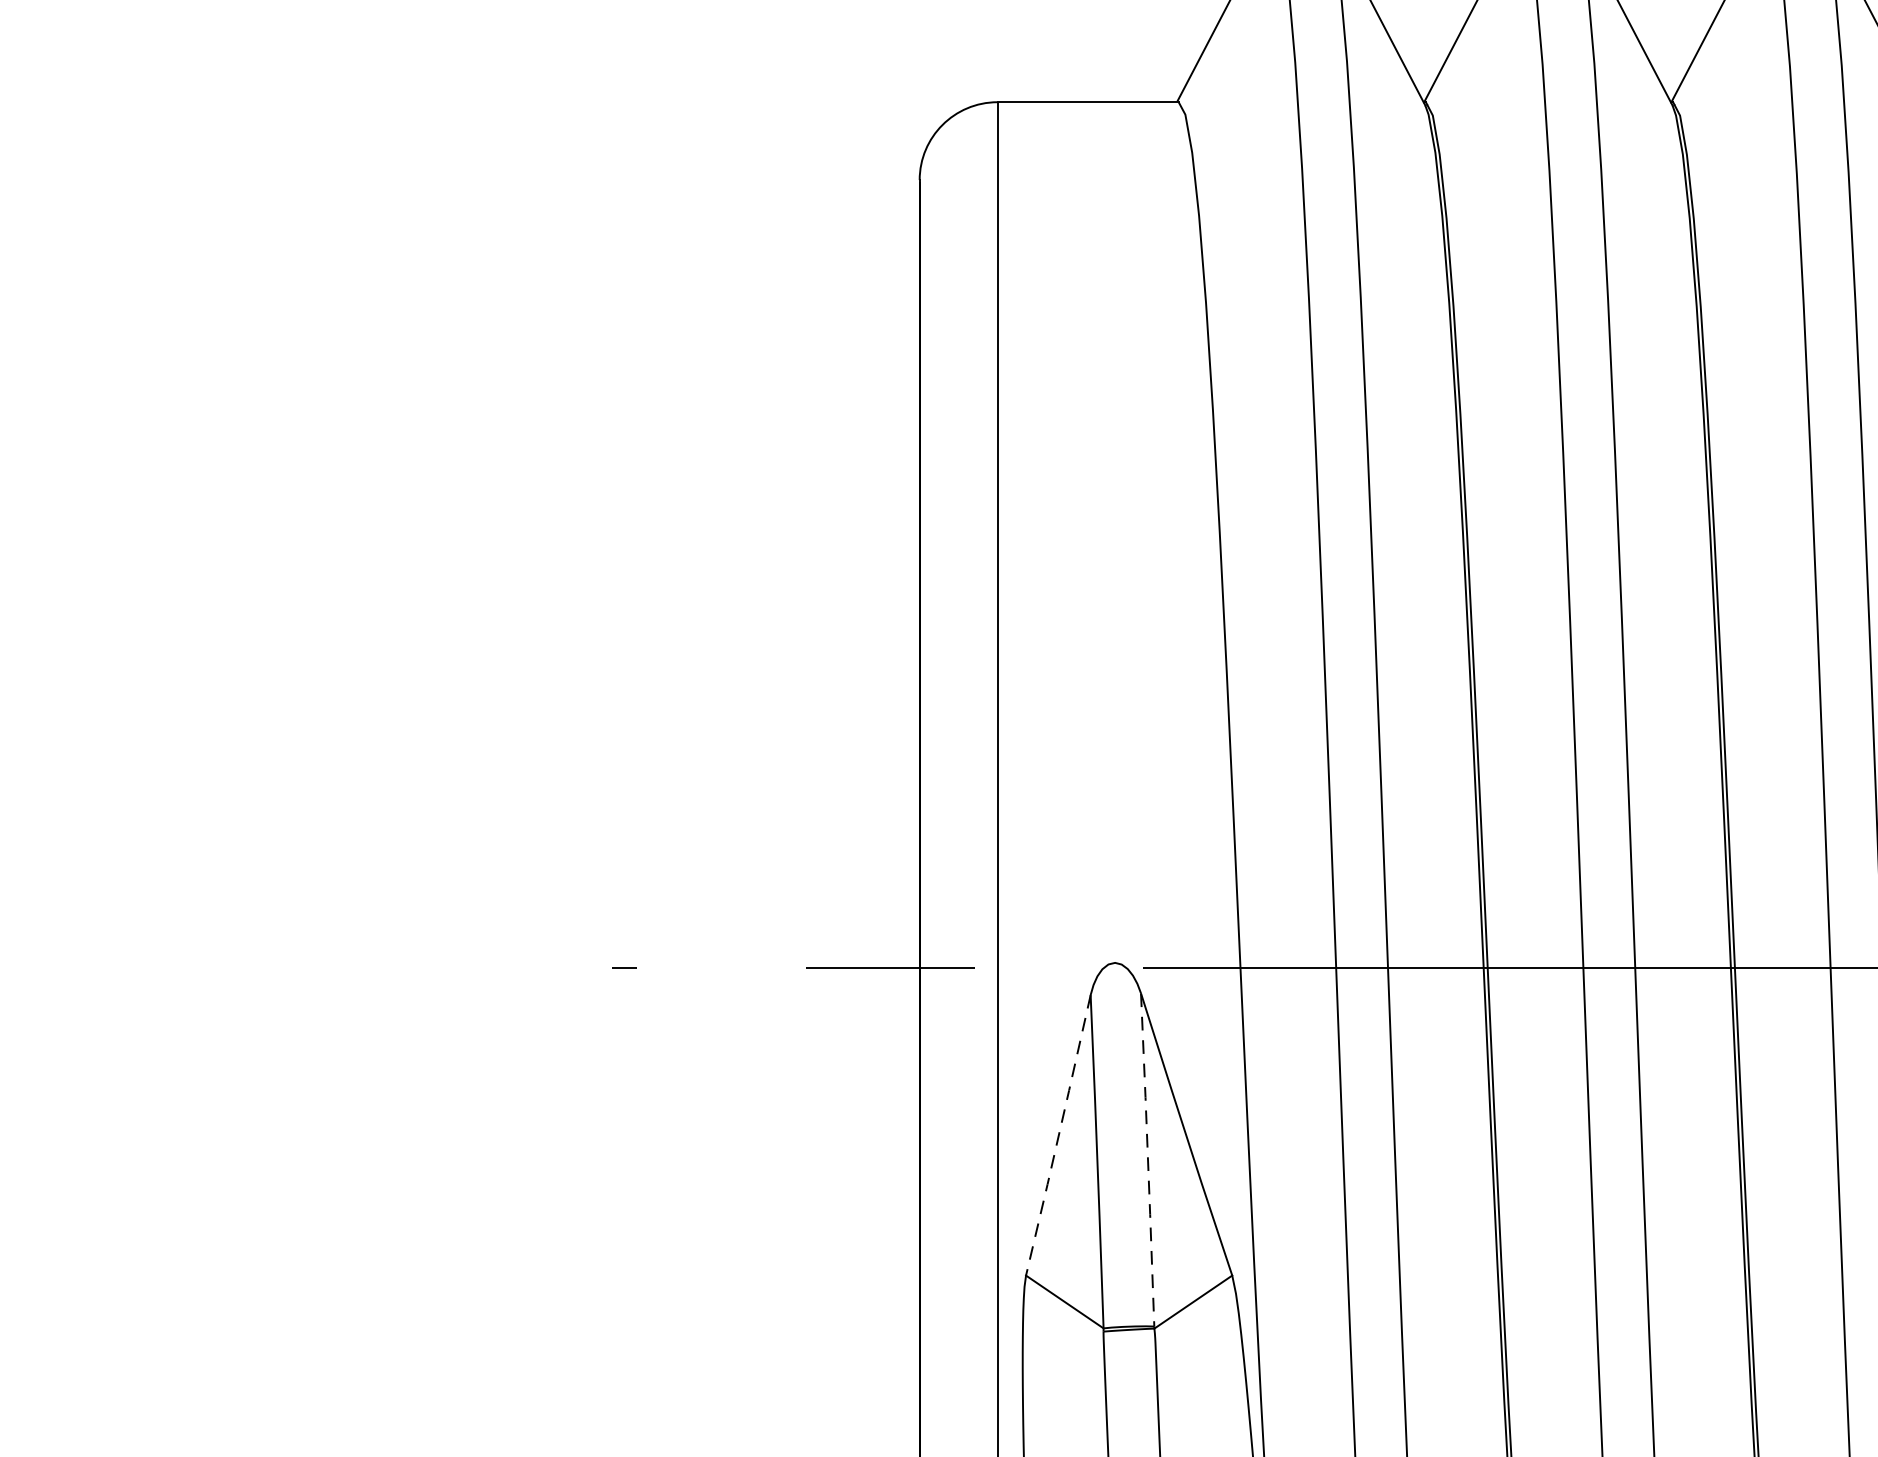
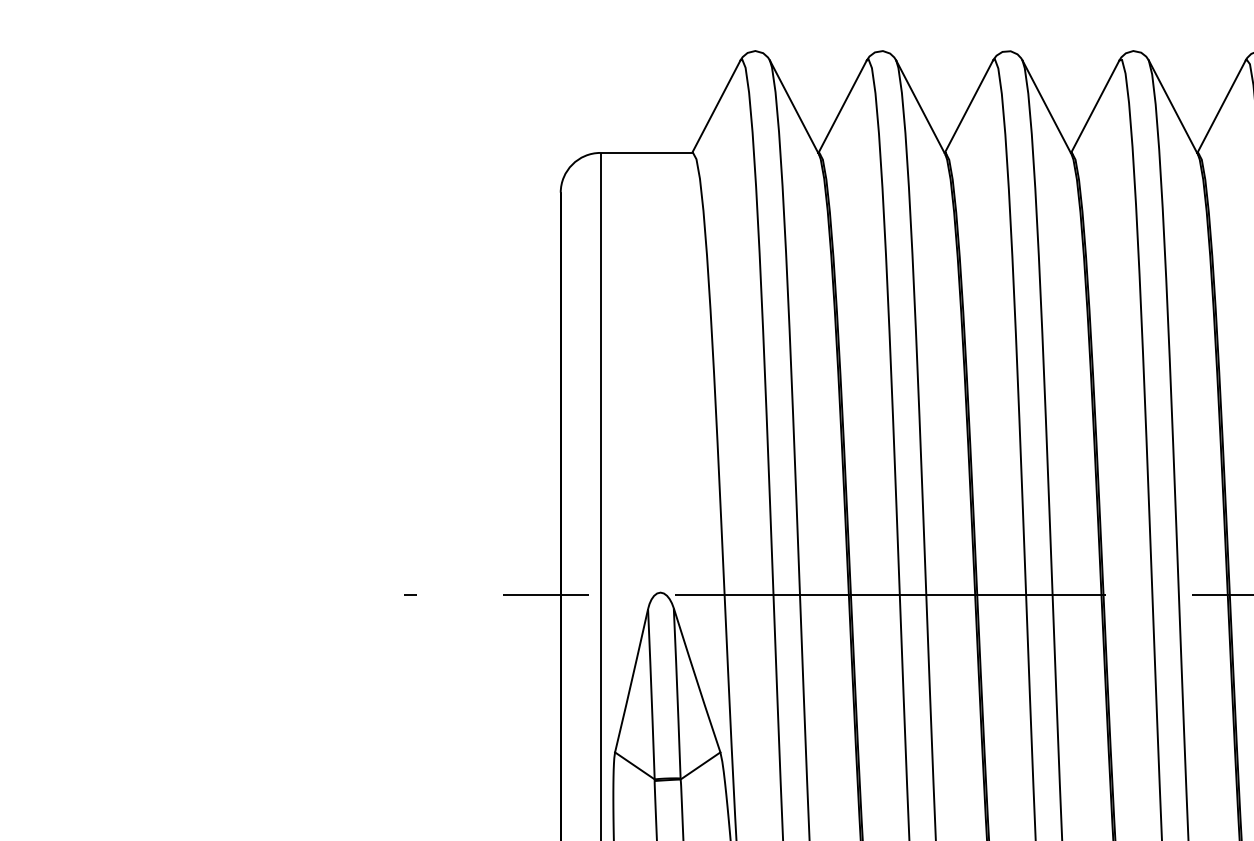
line: (1058, 1134) -> (631, 680), dashed -> solid
line: (1148, 1160) -> (677, 693), dashed -> solid

